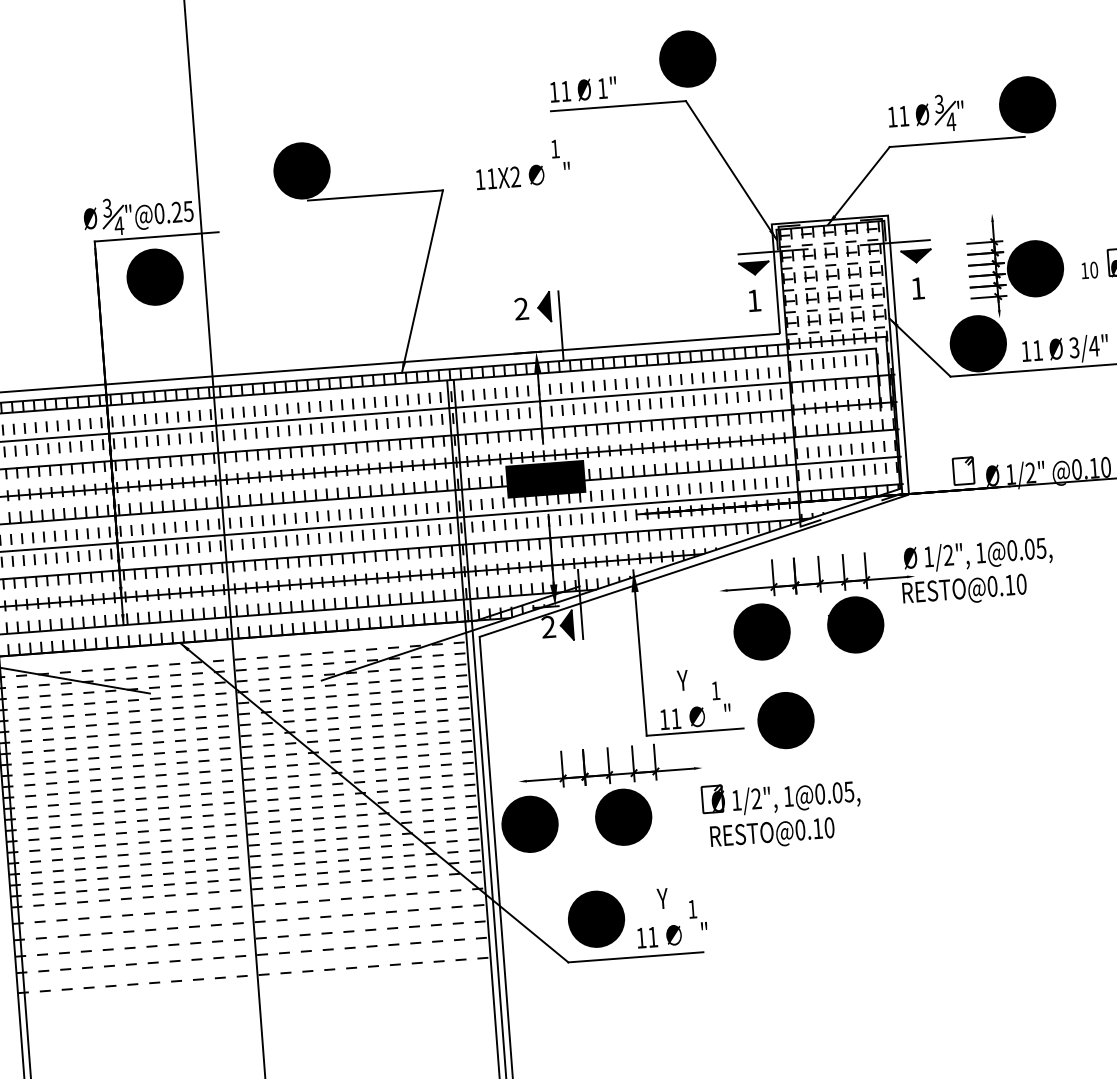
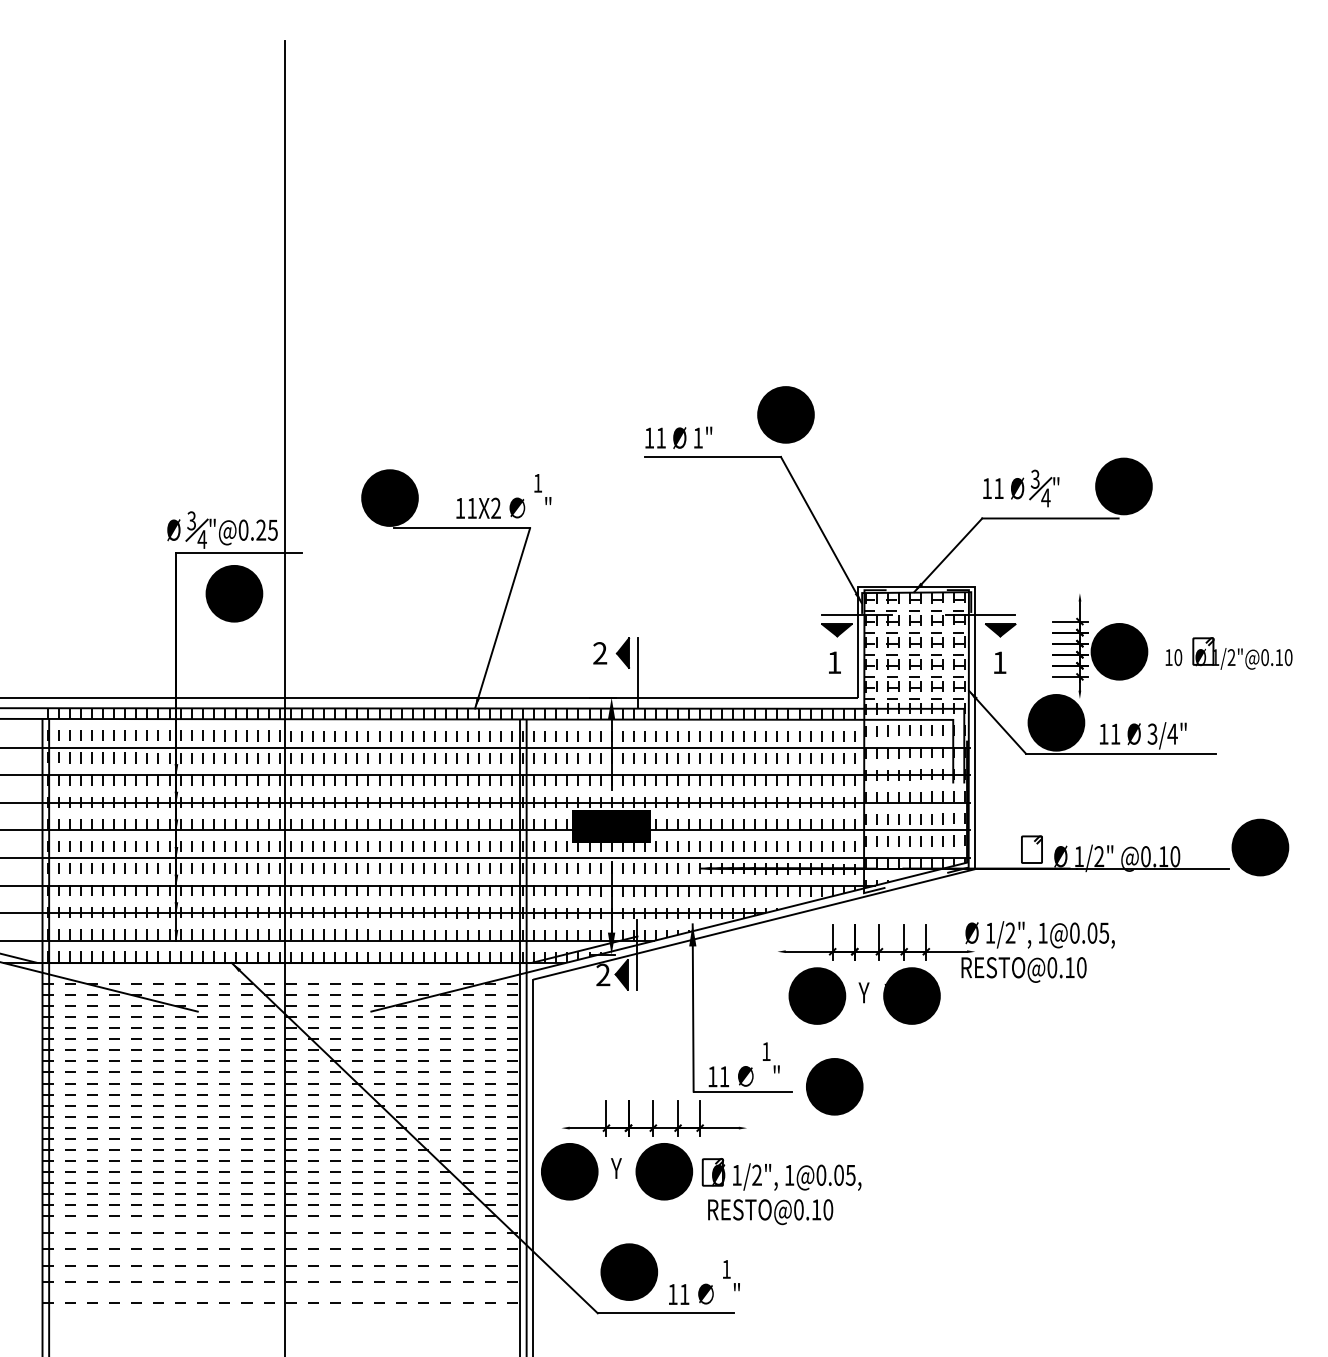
text: (522, 164) -> (503, 496), moved
text: (682, 680) -> (863, 992), moved
part: (781, 813) -> (781, 1191), moved
text: (662, 898) -> (616, 1168), moved

